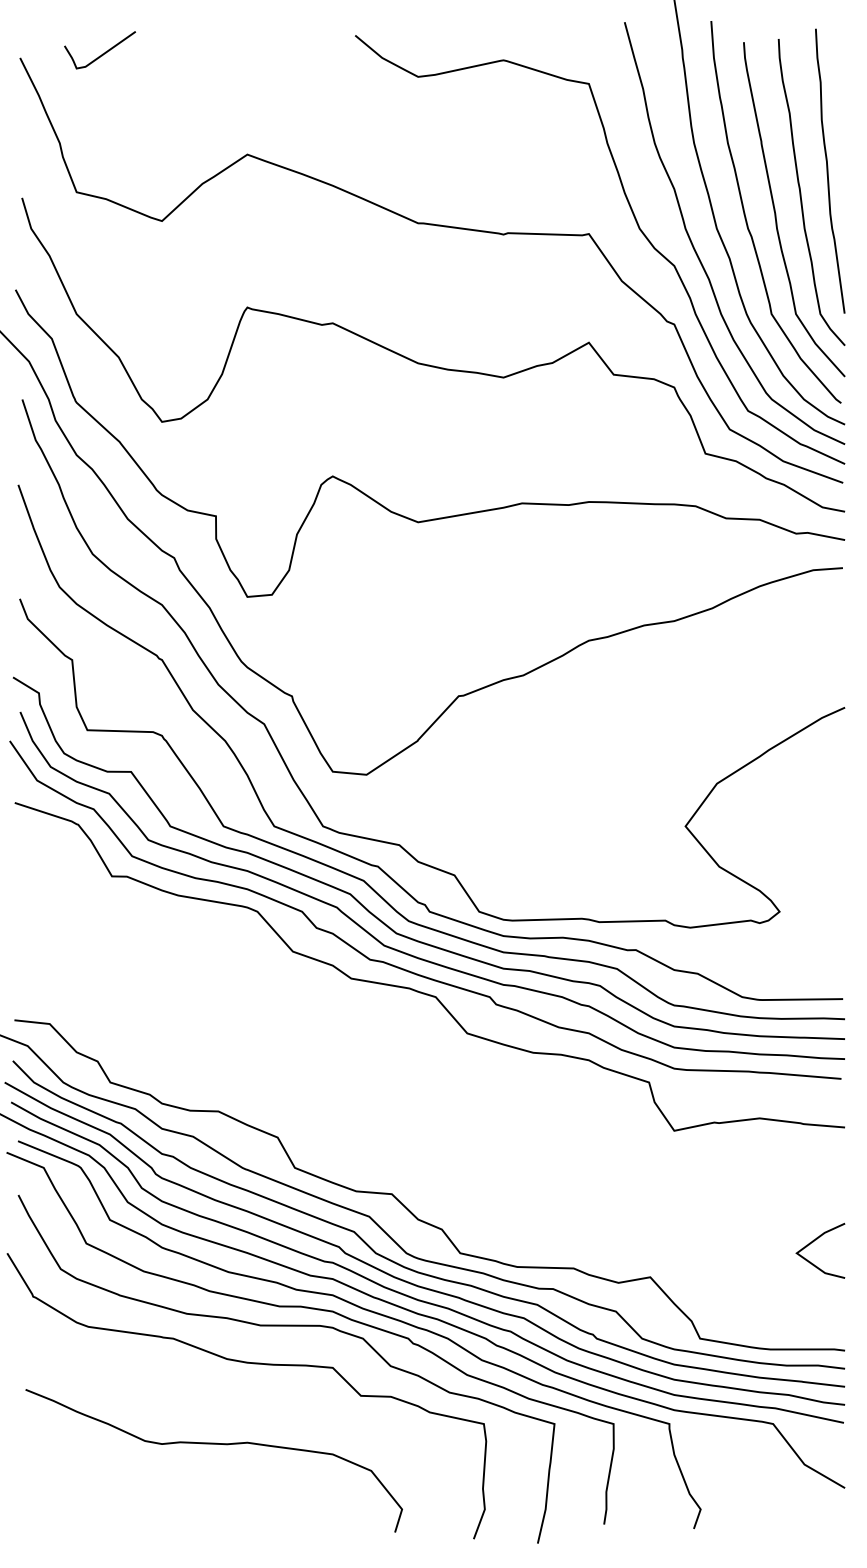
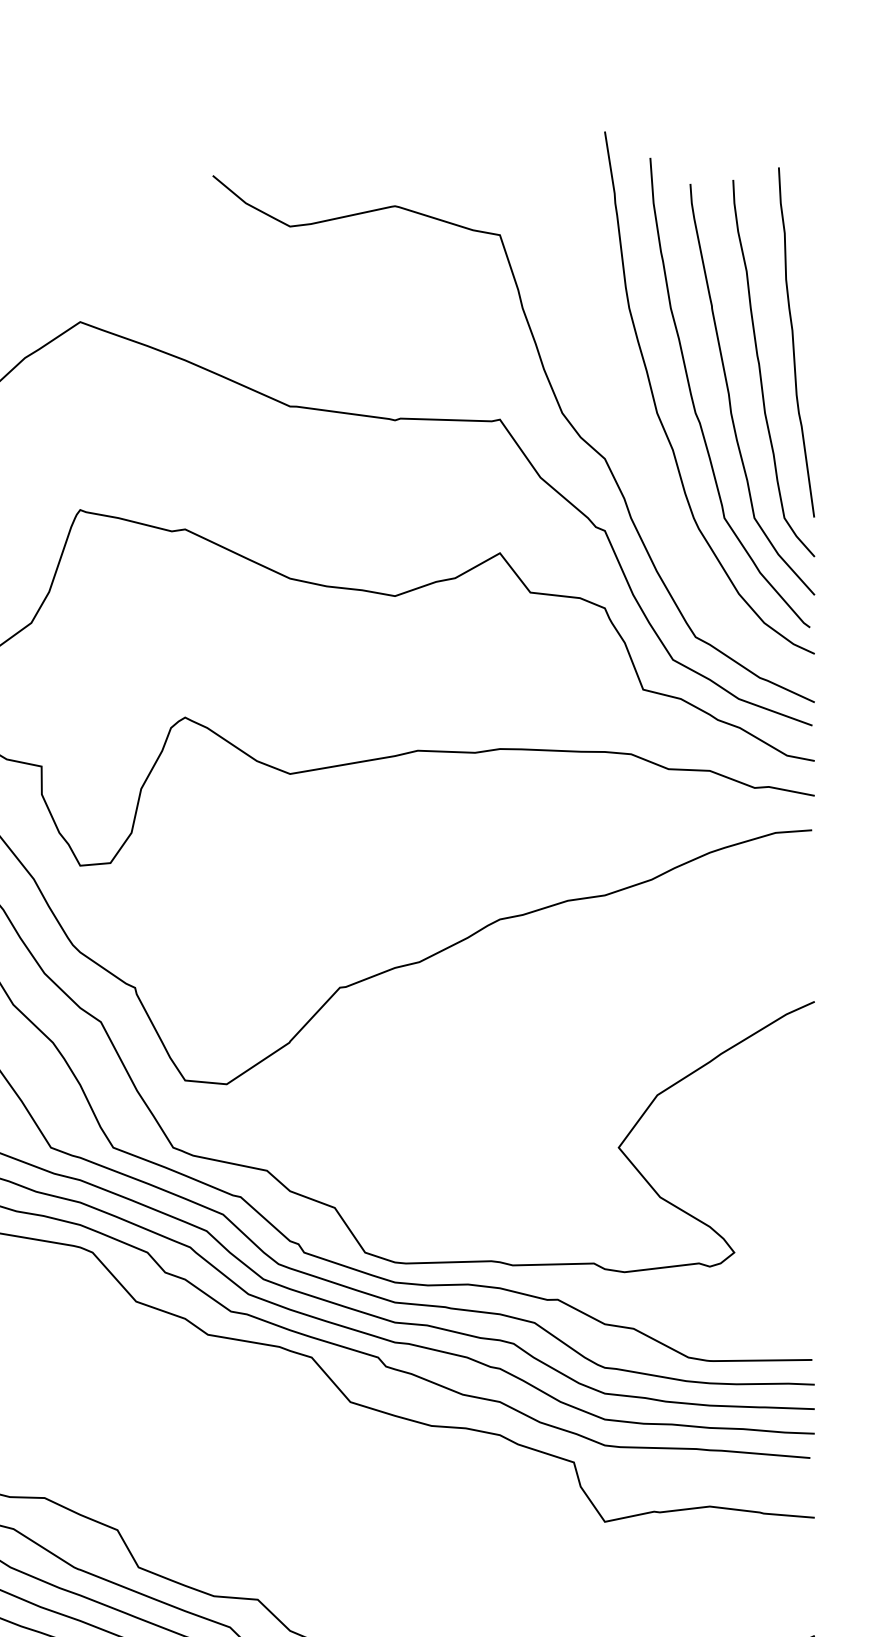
curve: (696, 251) -> (632, 441), removed

